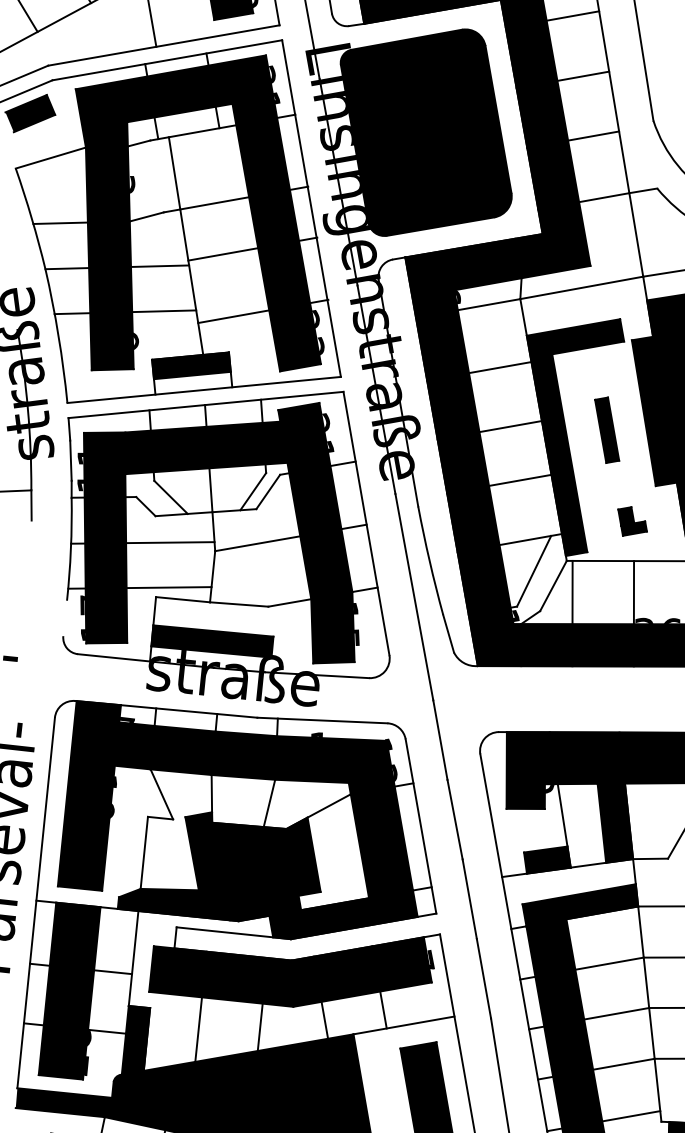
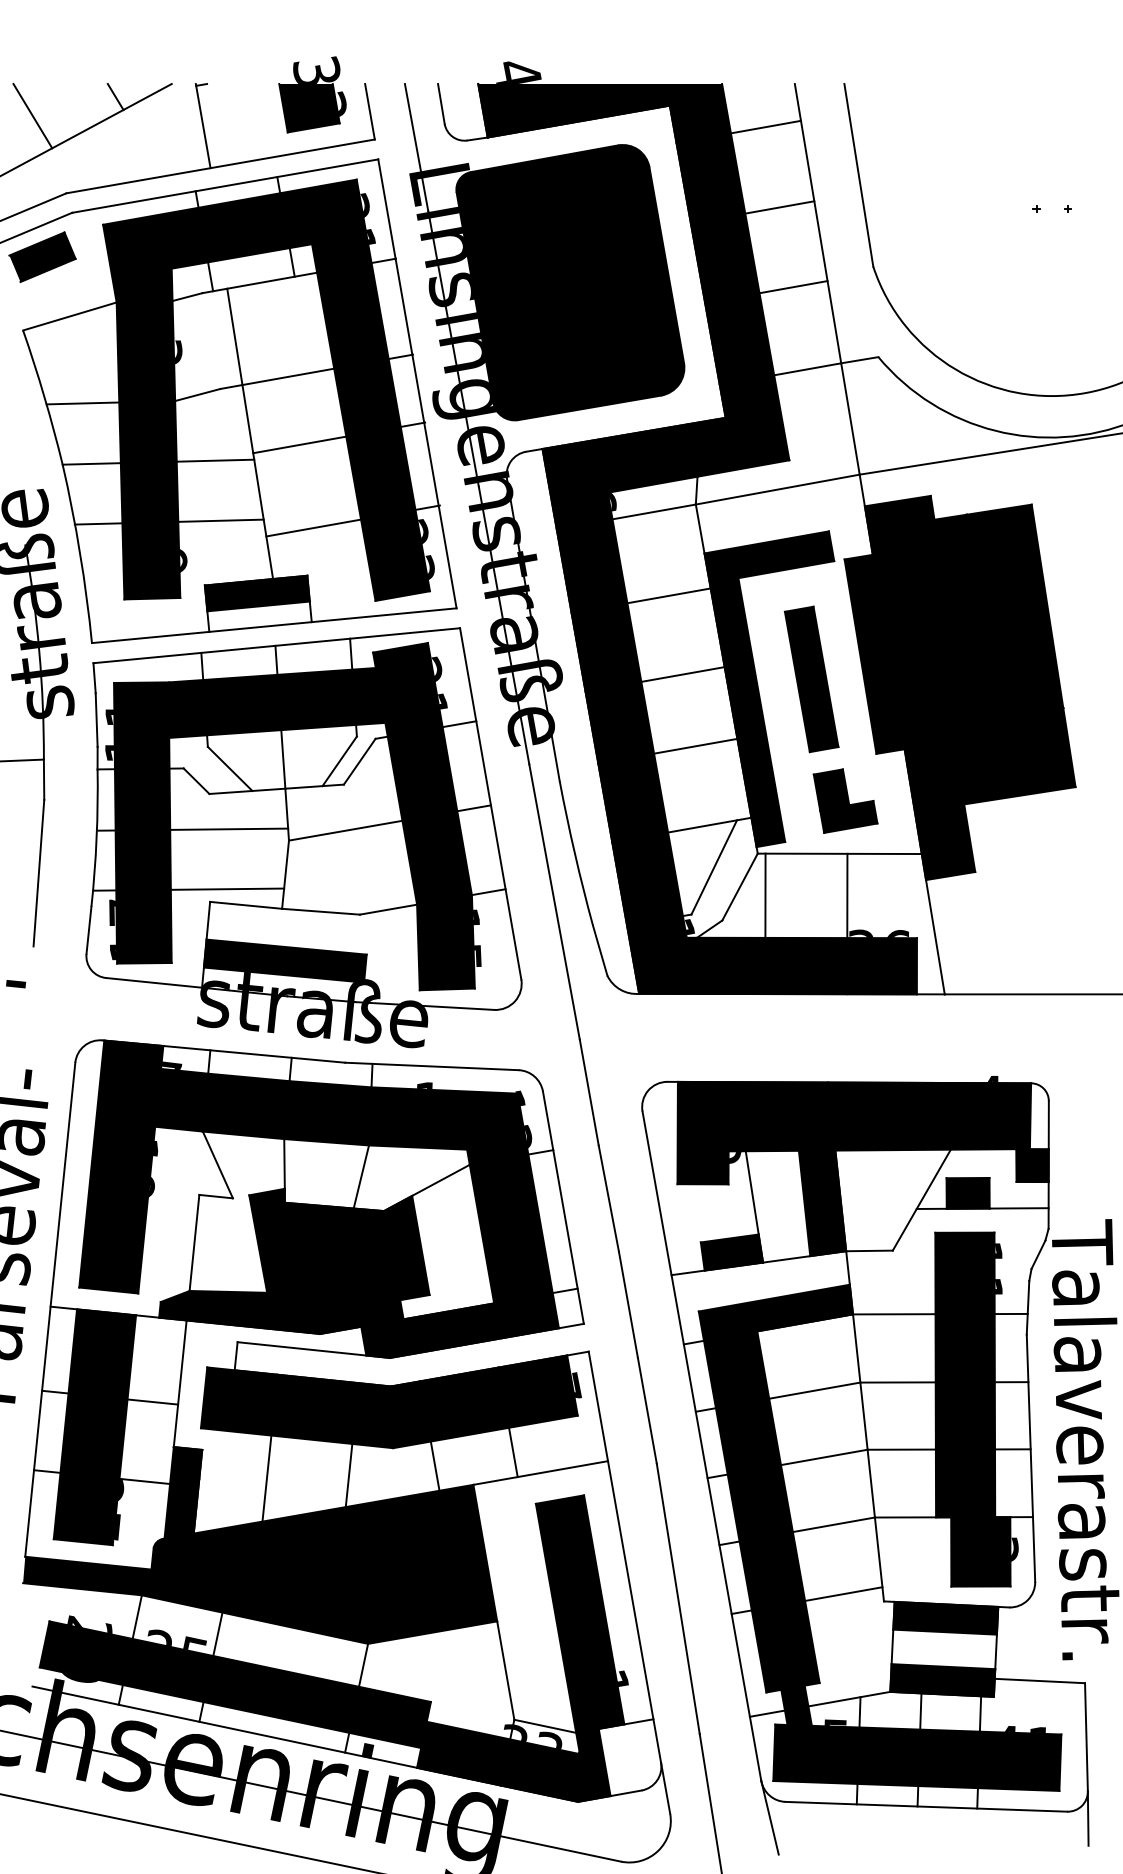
part: (607, 430) -> (811, 679), size x1.67
part: (632, 521) -> (845, 800), size x1.67
line: (27, 575) -> (38, 872), added
line: (64, 617) -> (88, 929), added

